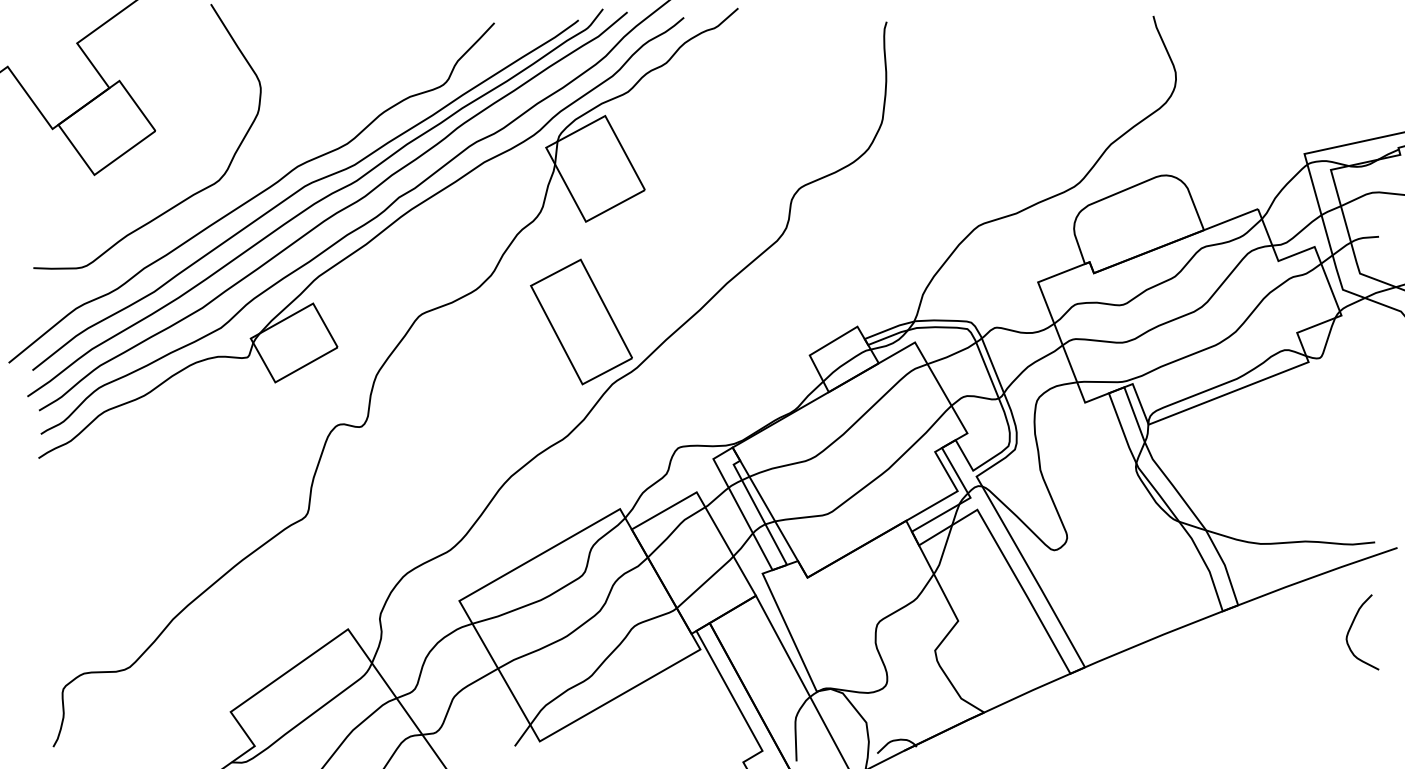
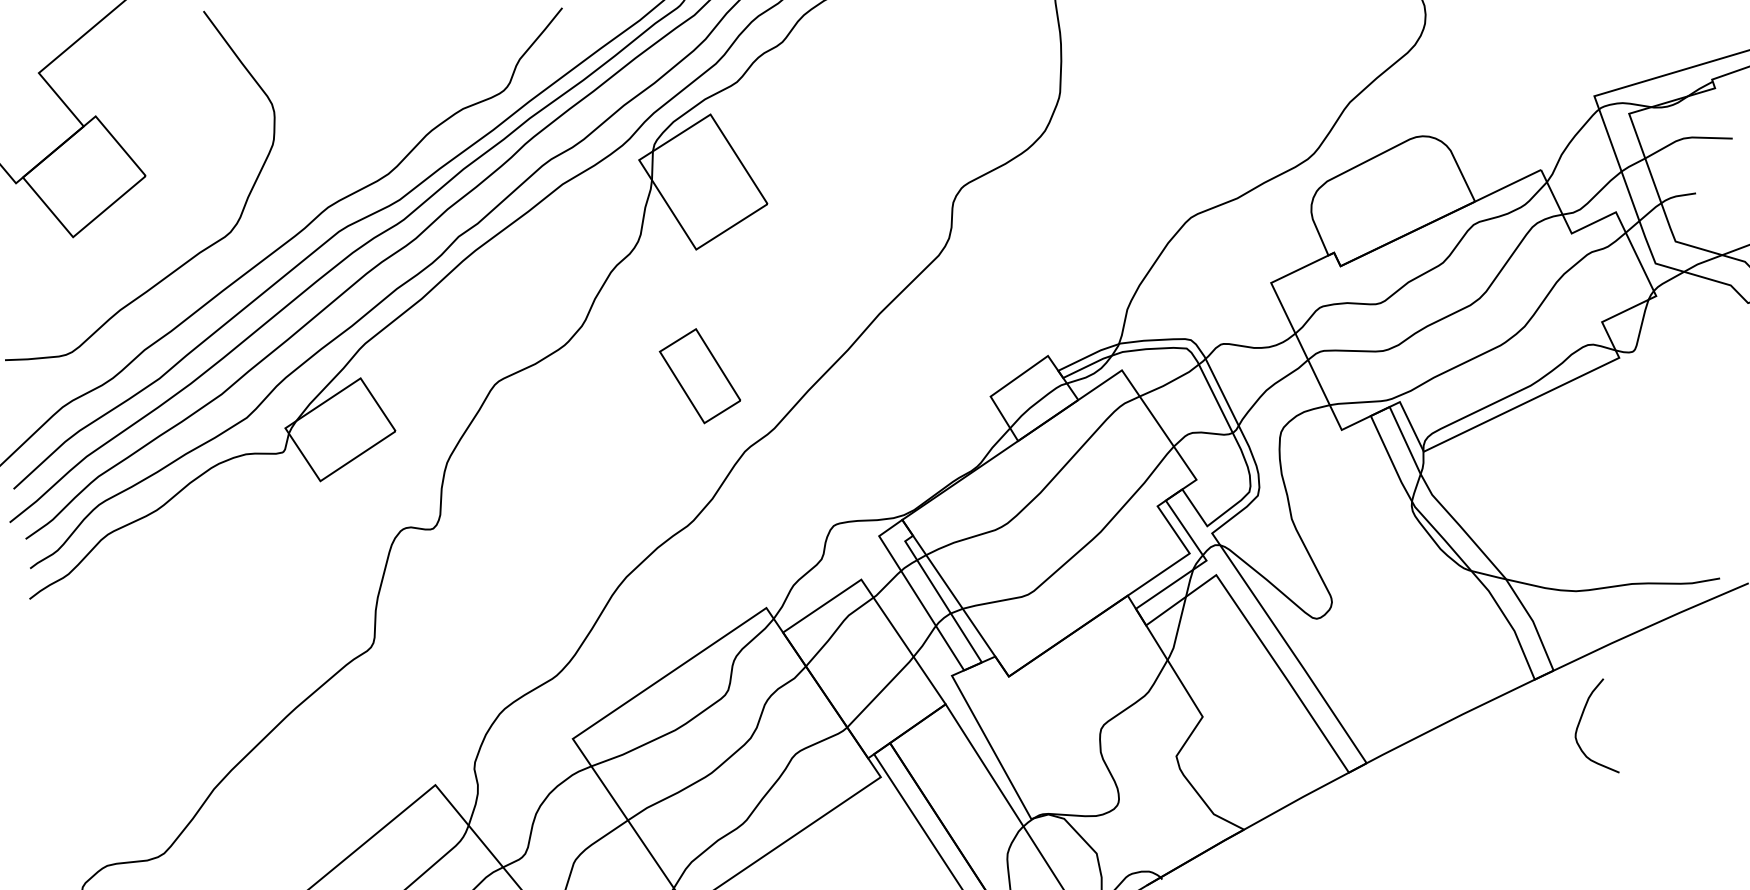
part: (581, 321) -> (700, 375), size x0.6
curve: (1351, 628) -> (1580, 723), moved

